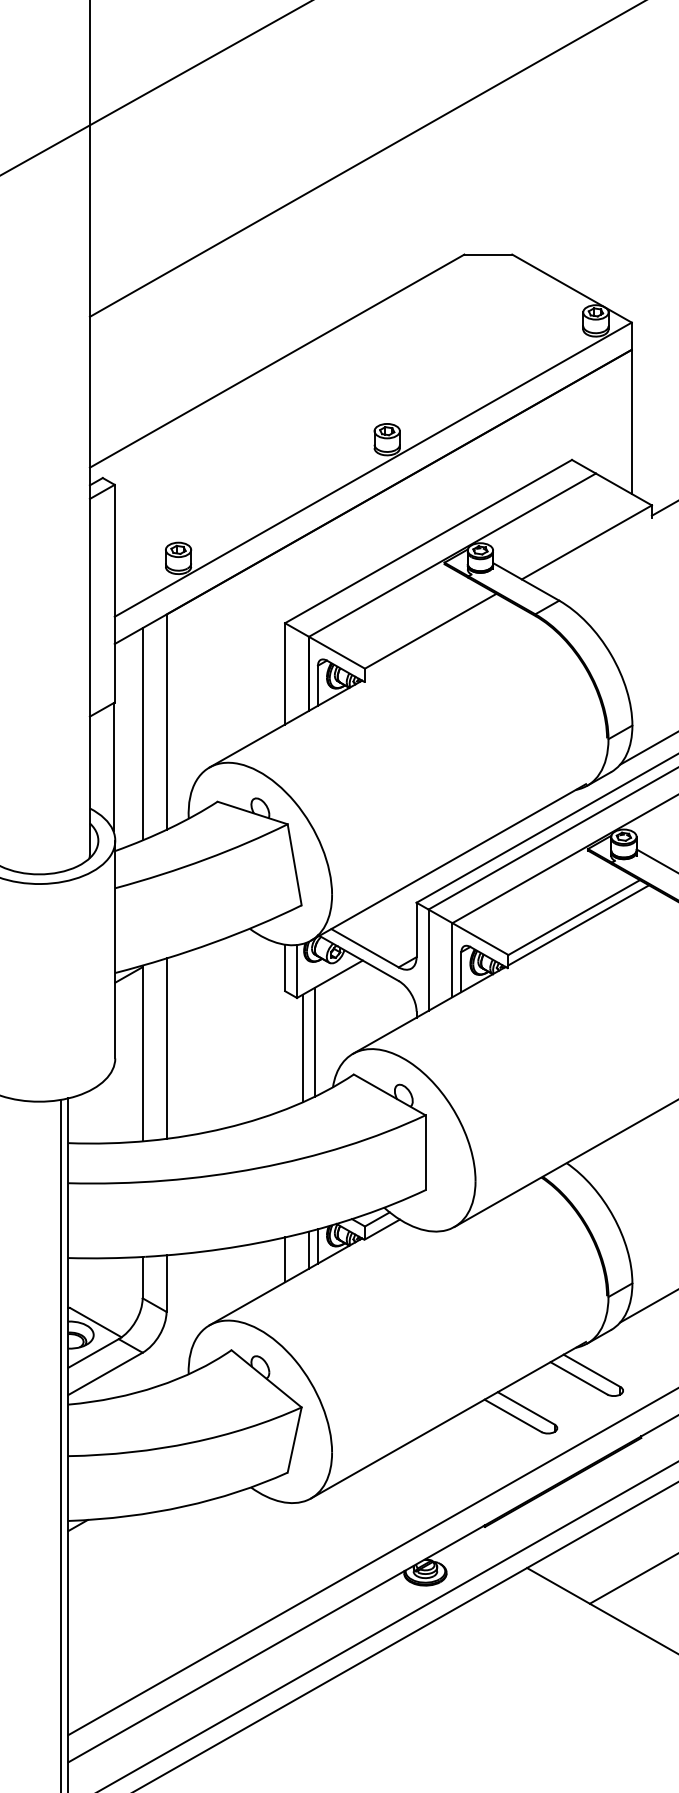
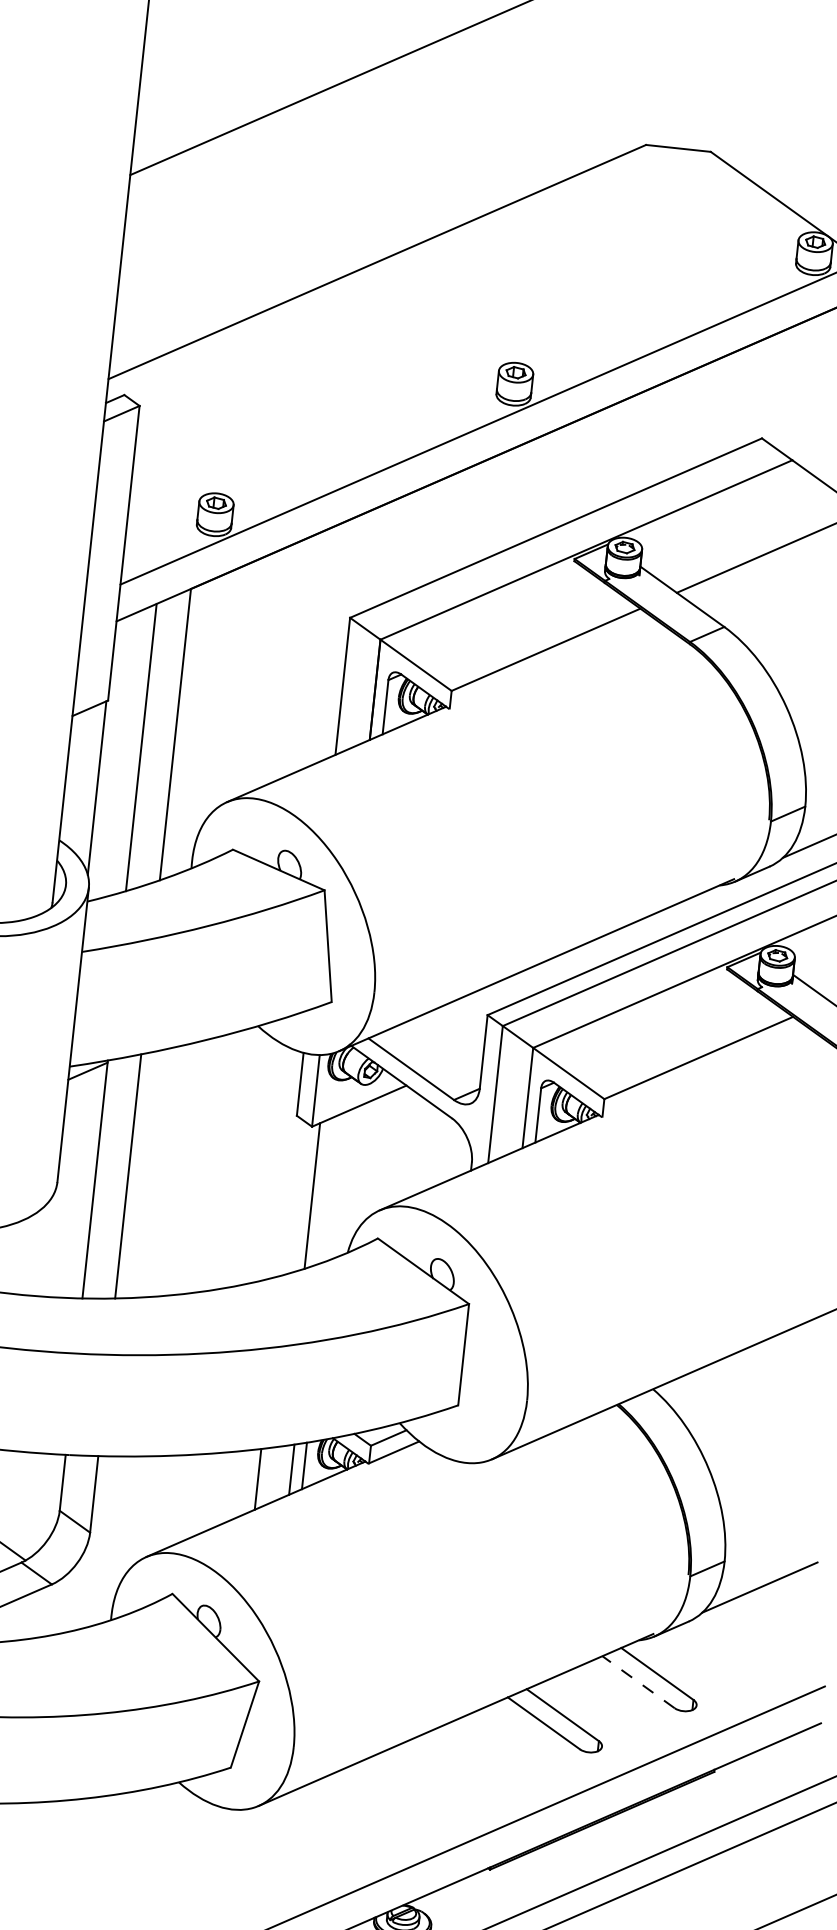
line: (578, 925) -> (703, 1069), removed
line: (315, 1041) -> (330, 1188), removed
line: (578, 1378) -> (637, 1682), solid -> dashed

